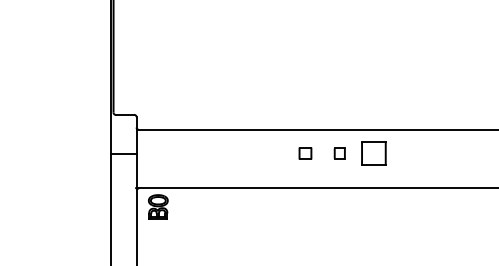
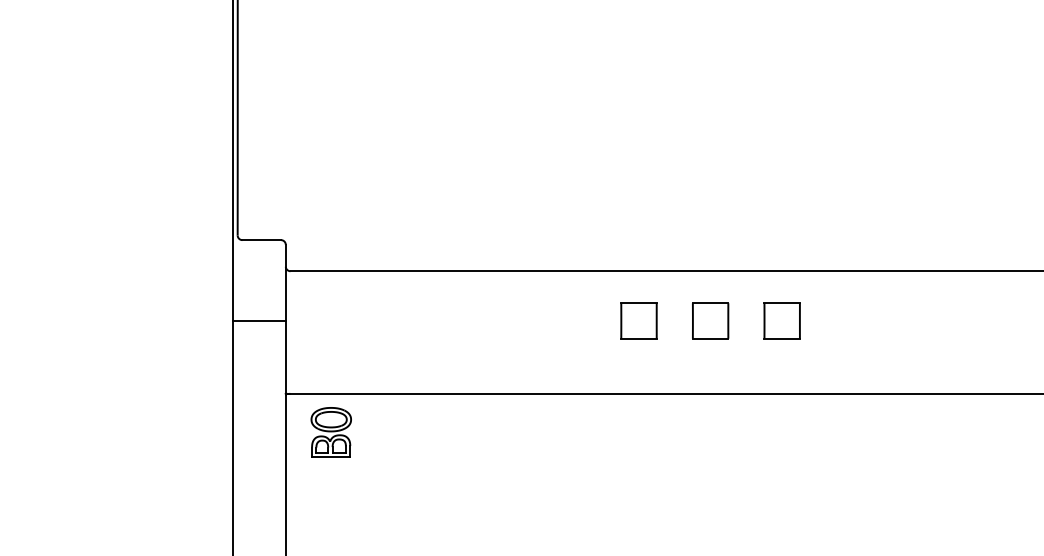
part: (305, 153) -> (639, 320), size x1.43
part: (339, 153) -> (710, 320), size x1.67
part: (373, 153) -> (781, 320), size x0.71

